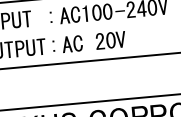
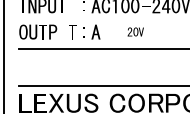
part: (110, 39) -> (135, 31), size x0.6
fill: (77, 42) -> (105, 31), removed
fill: (30, 47) -> (62, 31), removed

